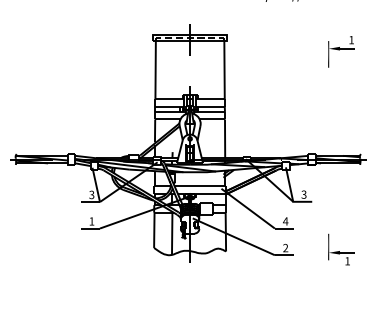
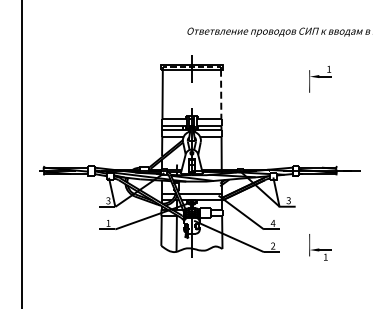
line: (224, 69) -> (221, 94), solid -> dashed

